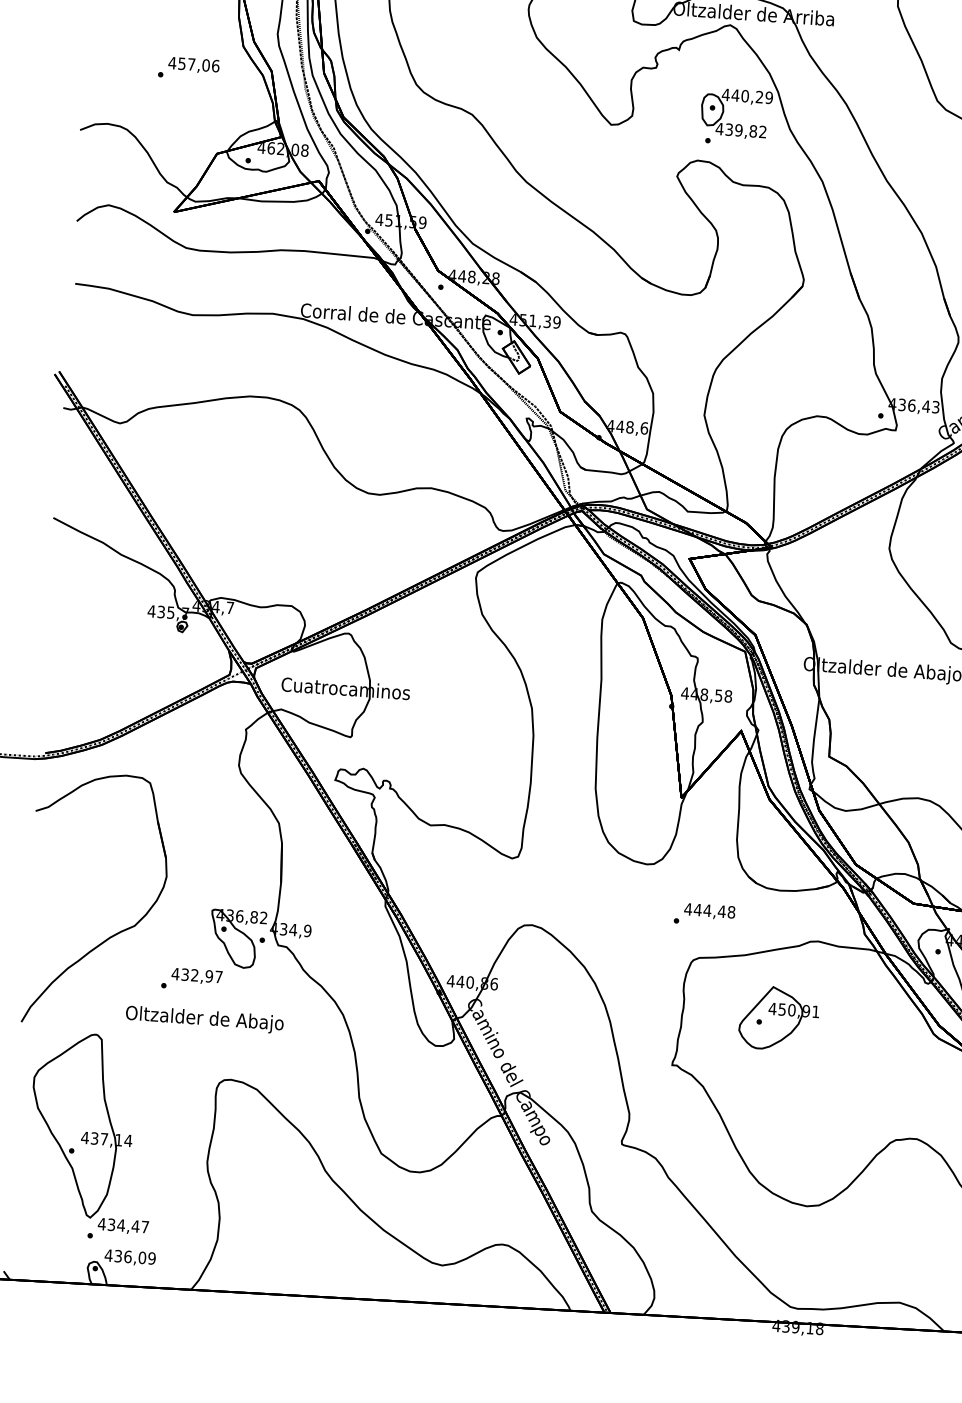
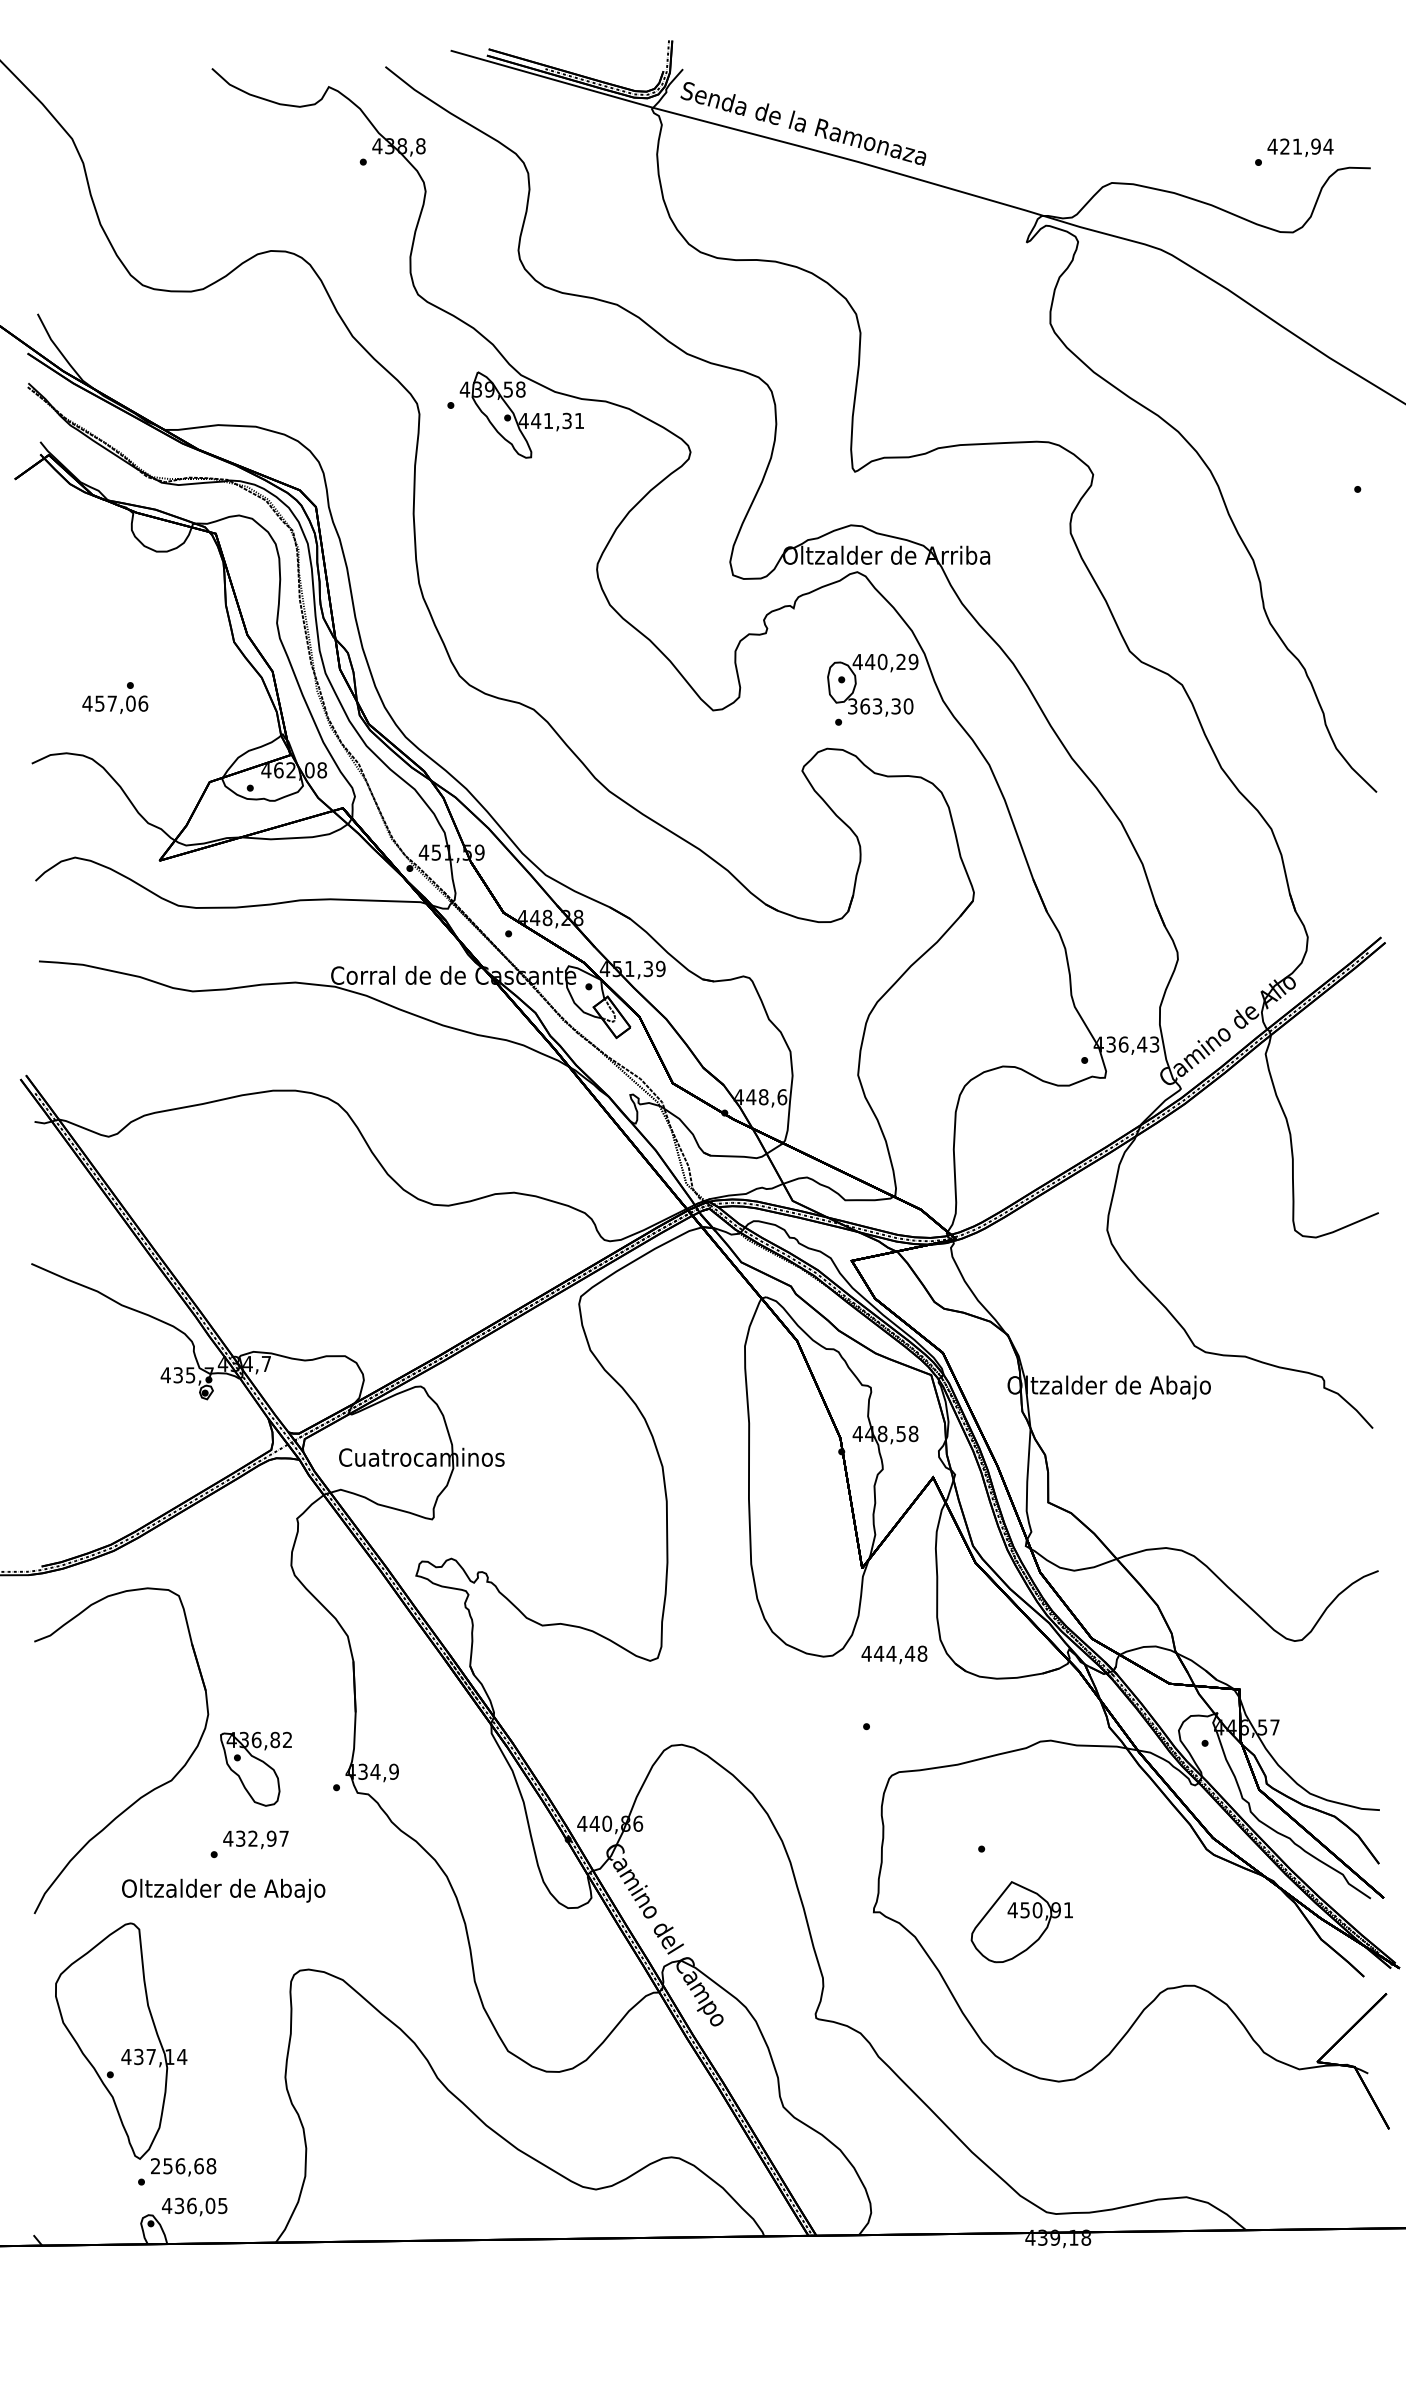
text: (194, 65) -> (115, 704), moved
text: (741, 130) -> (880, 706), 439,82 -> 363,30
text: (709, 911) -> (894, 1654), moved
part: (237, 938) -> (255, 1768), moved
part: (778, 1018) -> (1021, 1922), moved
text: (204, 1019) -> (223, 1890), moved
text: (123, 1225) -> (183, 2166), 434,47 -> 256,68
text: (151, 1258) -> (222, 2205), 436,09 -> 436,05

